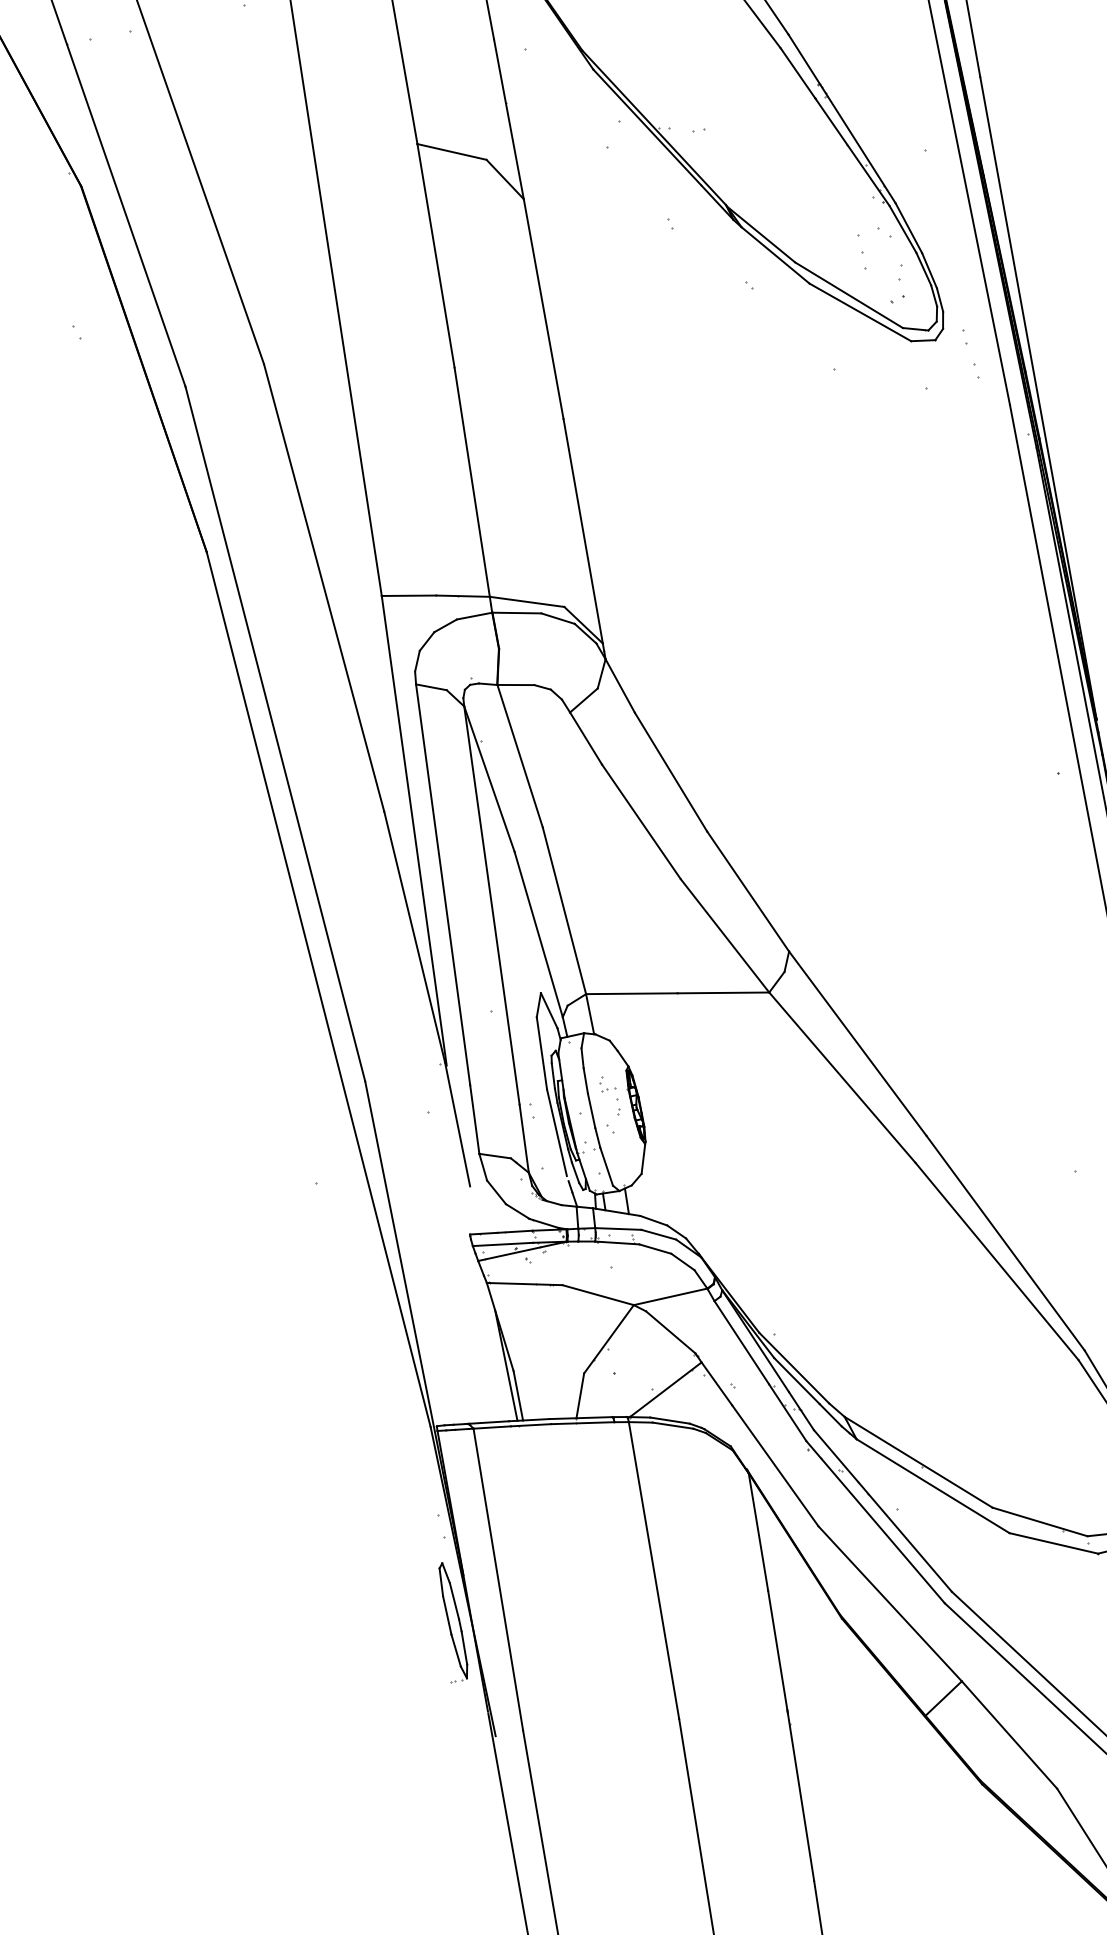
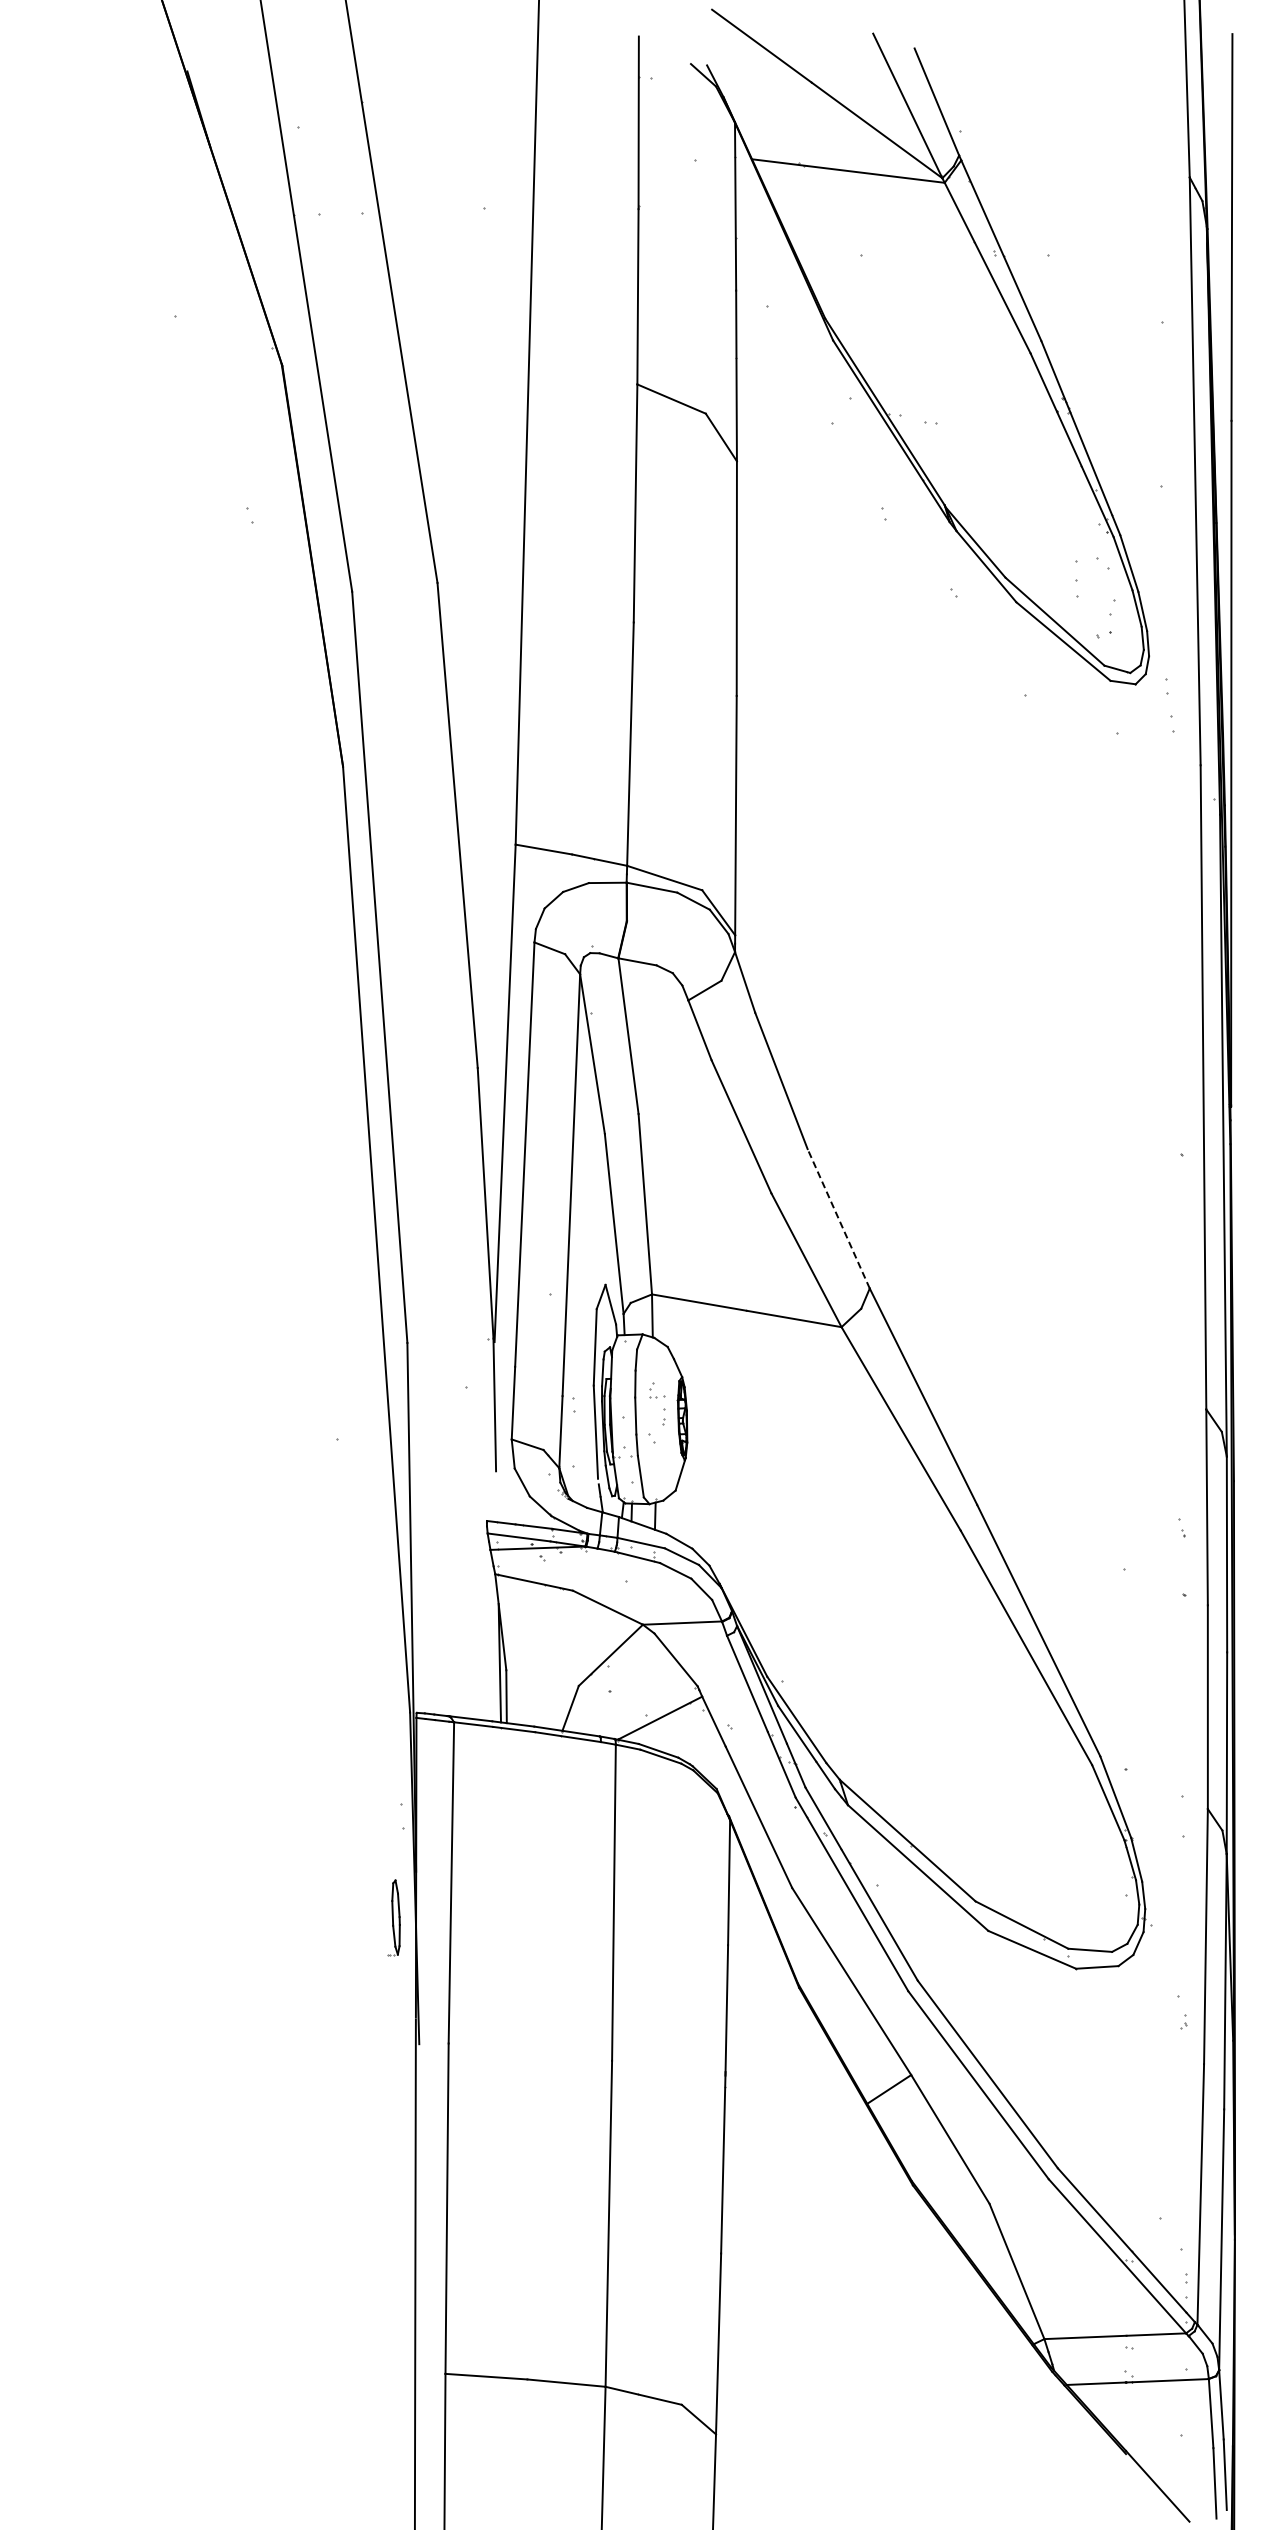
line: (747, 891) -> (838, 1218), solid -> dashed
part: (449, 1621) -> (393, 1917), size x0.6

